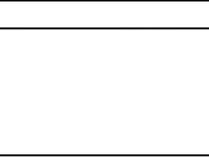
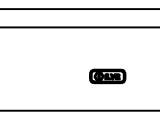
part: (129, 103) -> (107, 76), added

